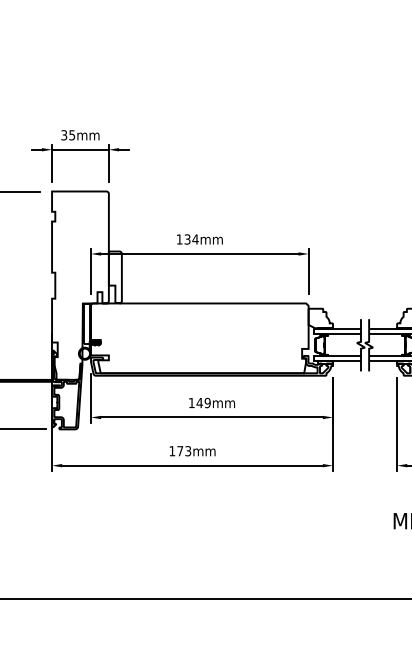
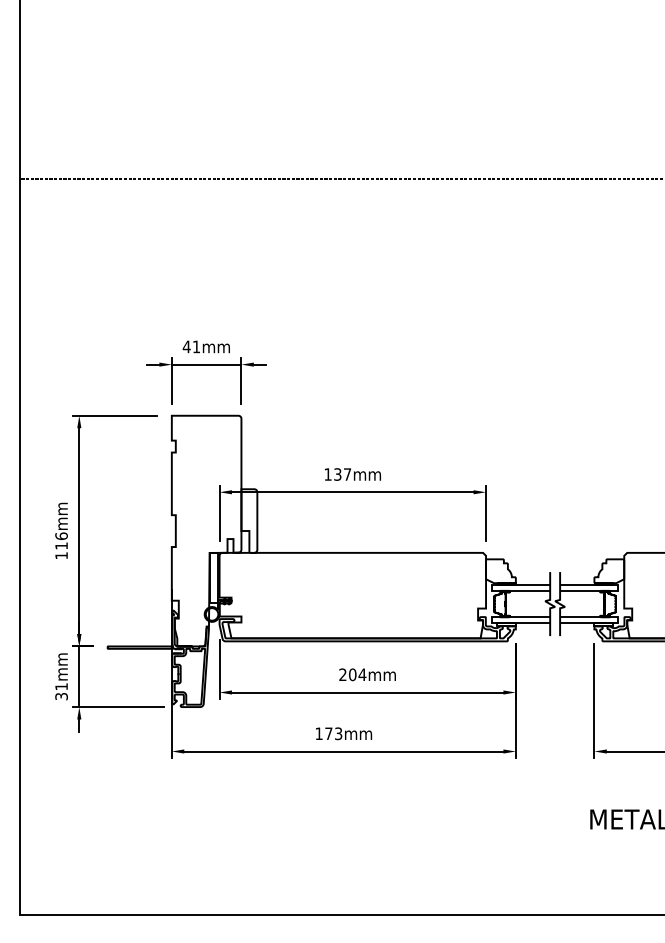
text: (68, 134) -> (191, 346), 35mm -> 41mm
text: (195, 239) -> (347, 474), 134mm -> 137mm
text: (199, 402) -> (352, 674), 149mm -> 204mm

